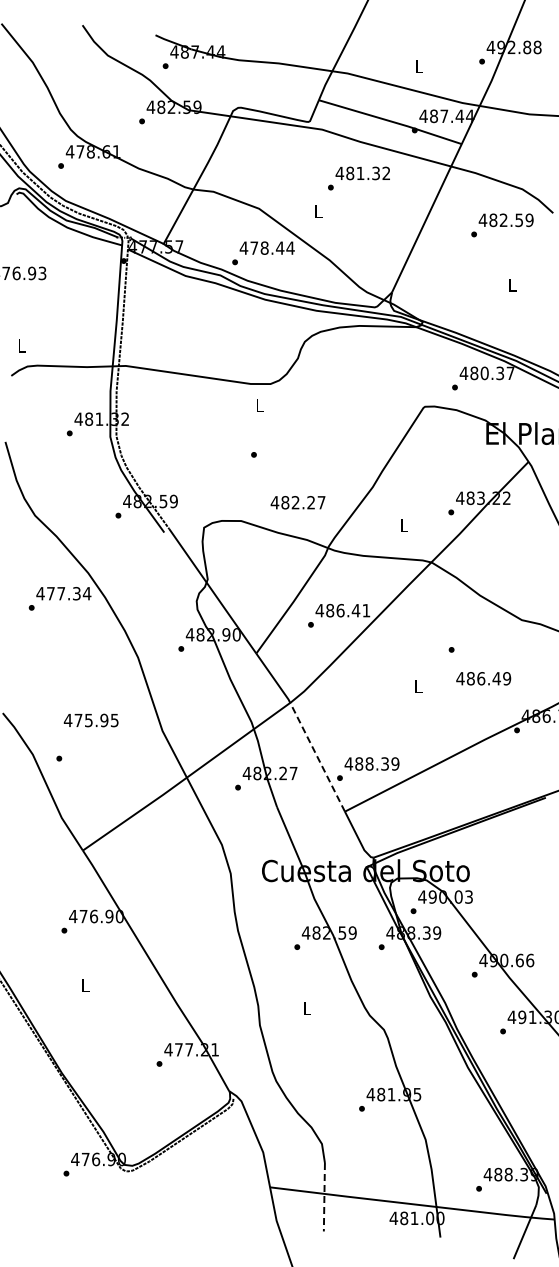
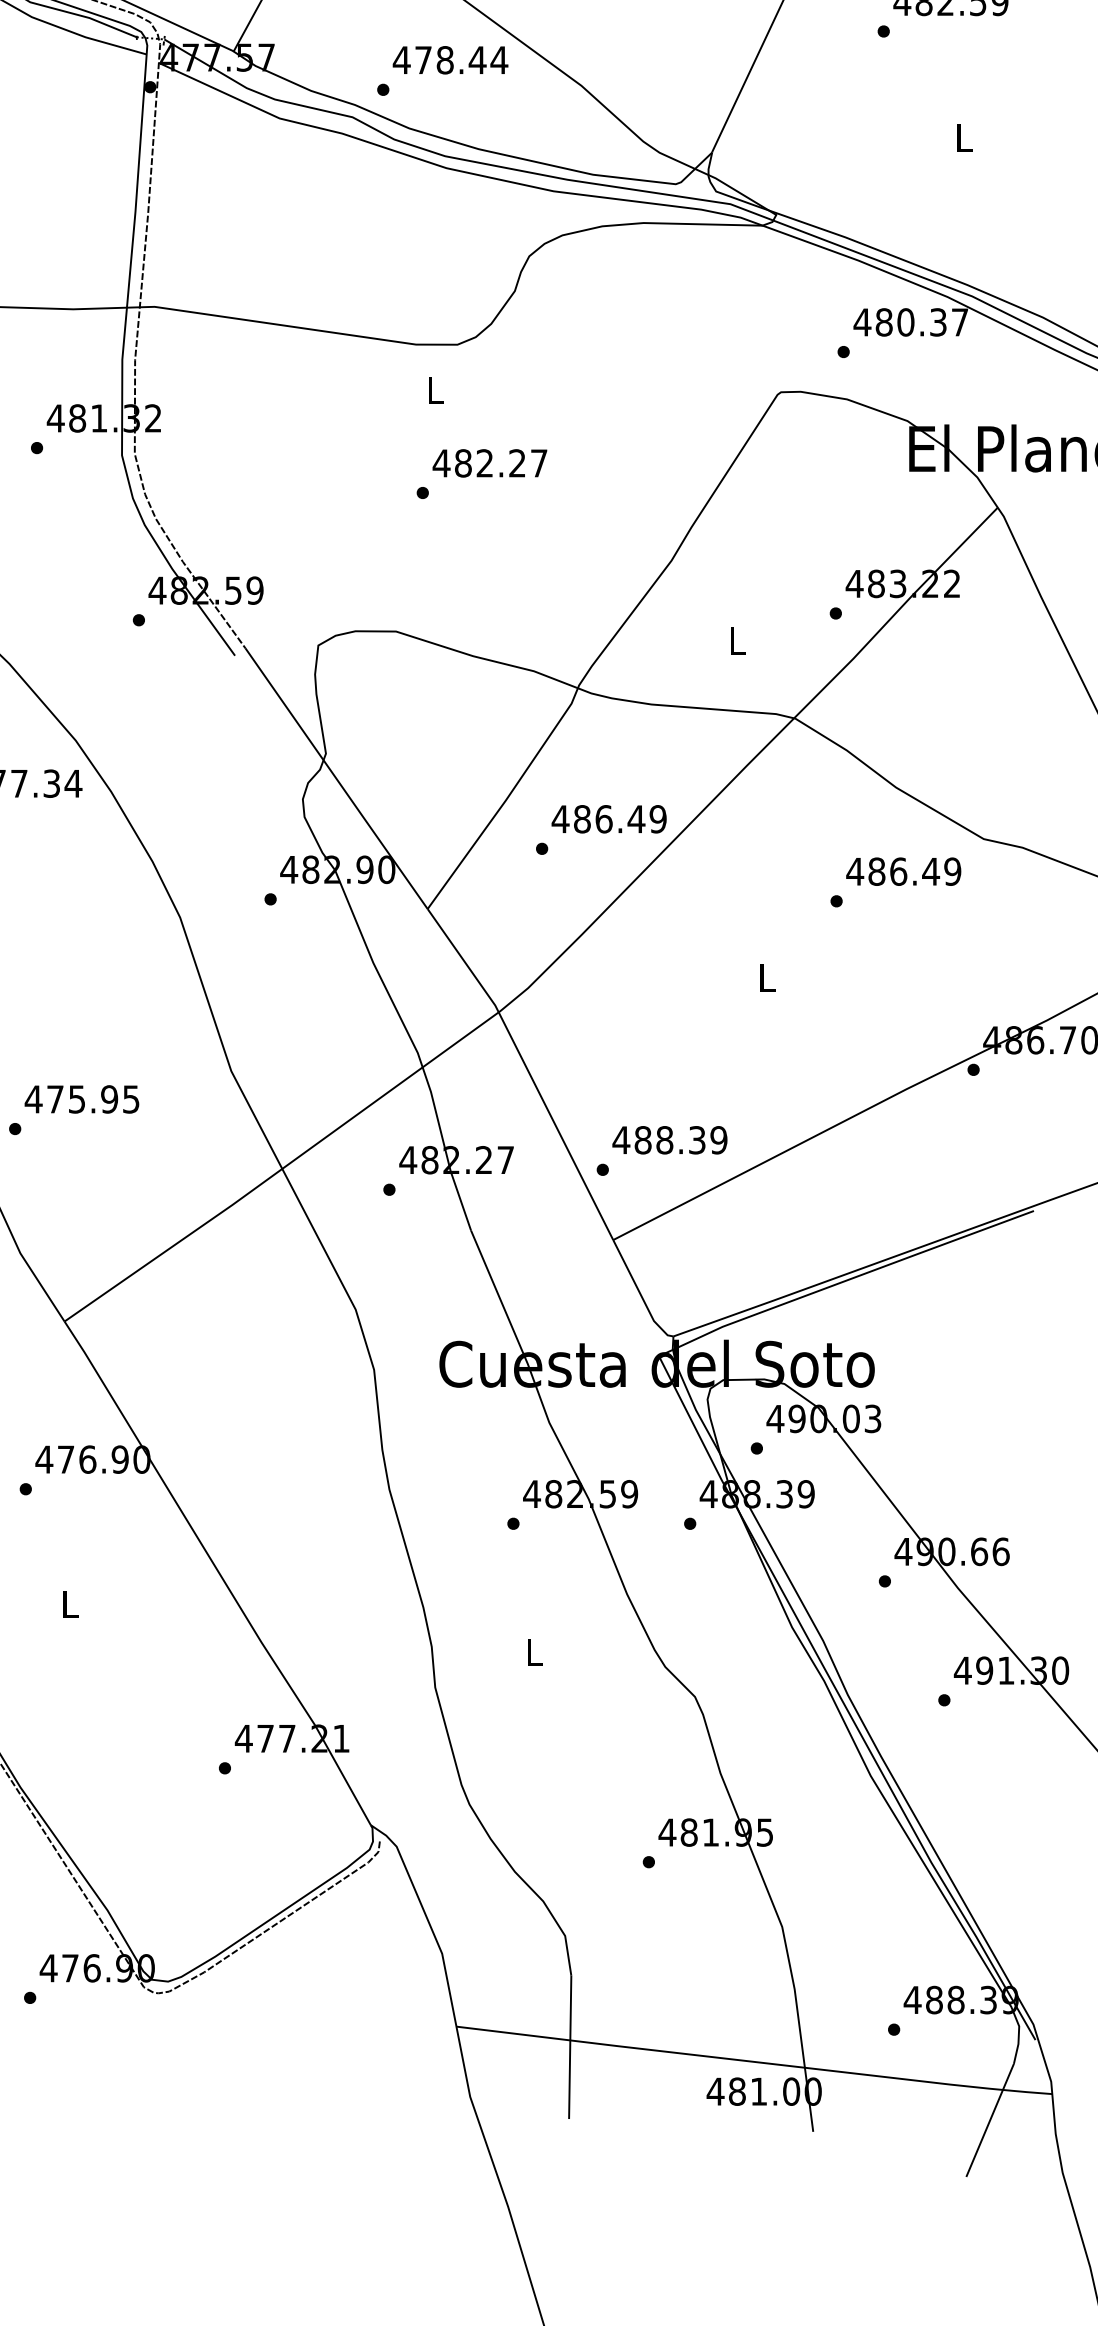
text: (297, 502) -> (488, 462), moved
text: (366, 610) -> (658, 818), 486.41 -> 486.49
text: (483, 678) -> (903, 871), moved
text: (90, 720) -> (80, 1099), moved
line: (317, 757) -> (555, 1126), dashed -> solid
line: (324, 1197) -> (570, 2047), dashed -> solid

